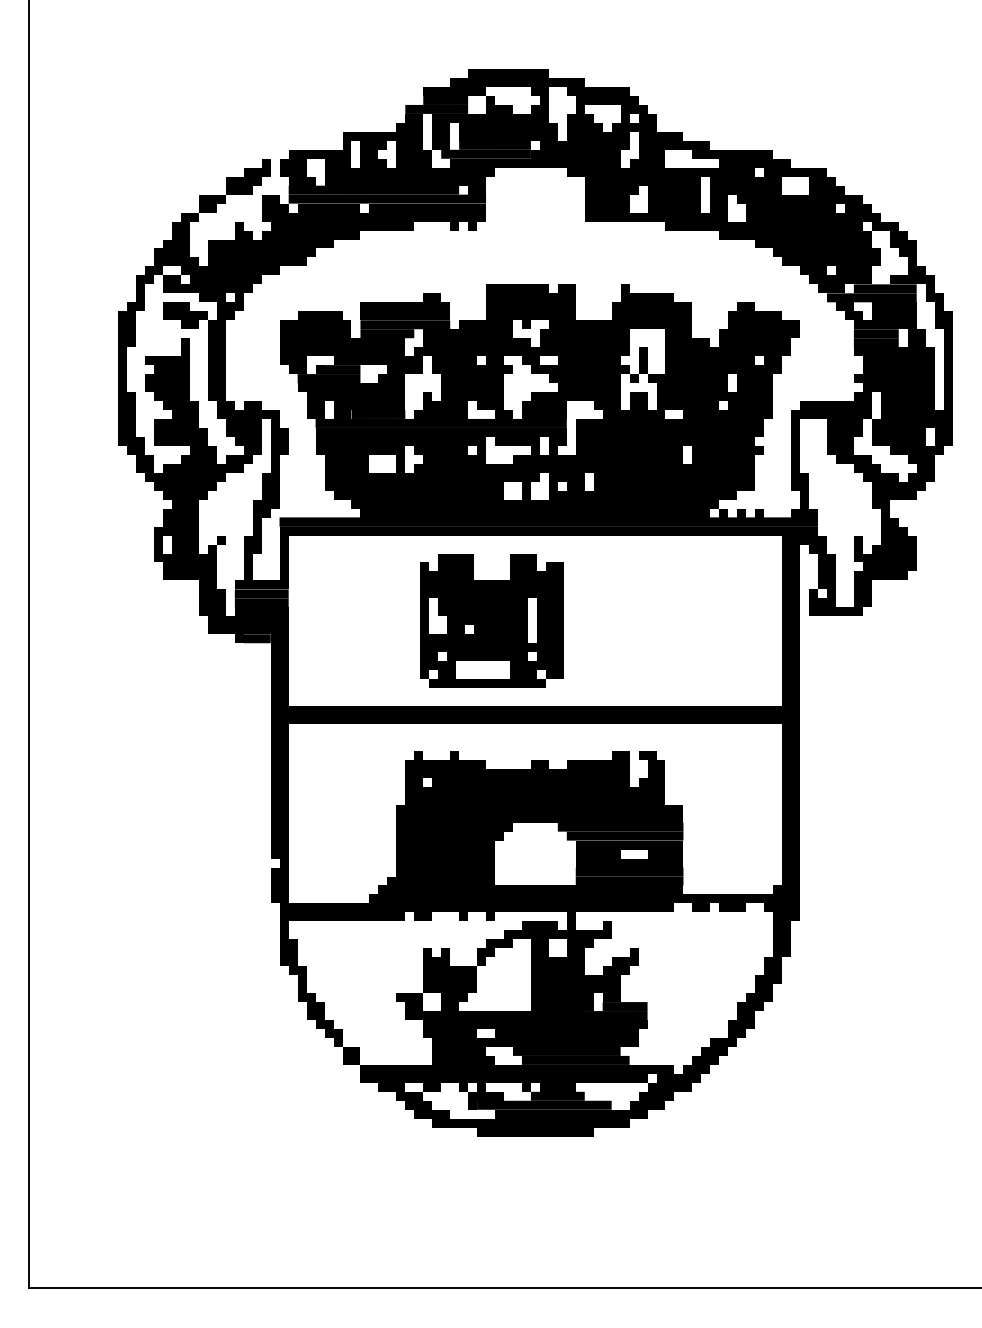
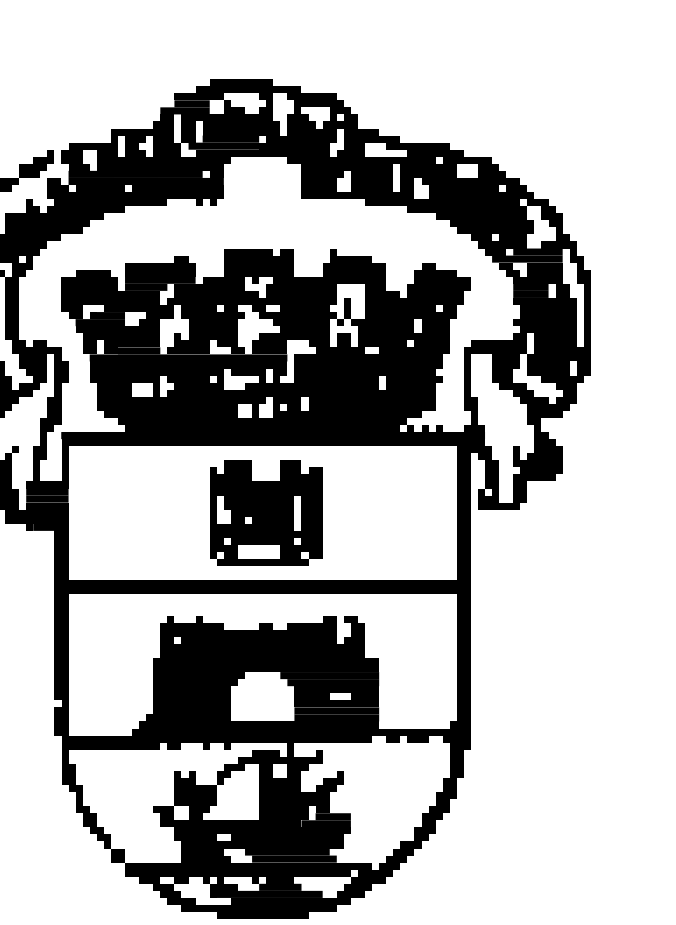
part: (491, 620) -> (265, 512), moved

